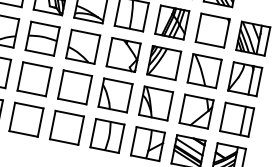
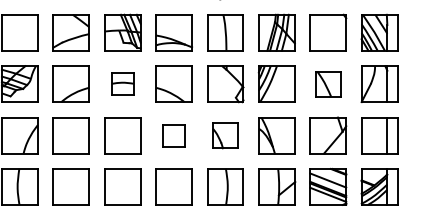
part: (42, 38) -> (122, 83), size x0.6
part: (204, 70) -> (327, 83), size x0.7
part: (74, 87) -> (173, 135), size x0.6
part: (115, 95) -> (225, 135), size x0.7

